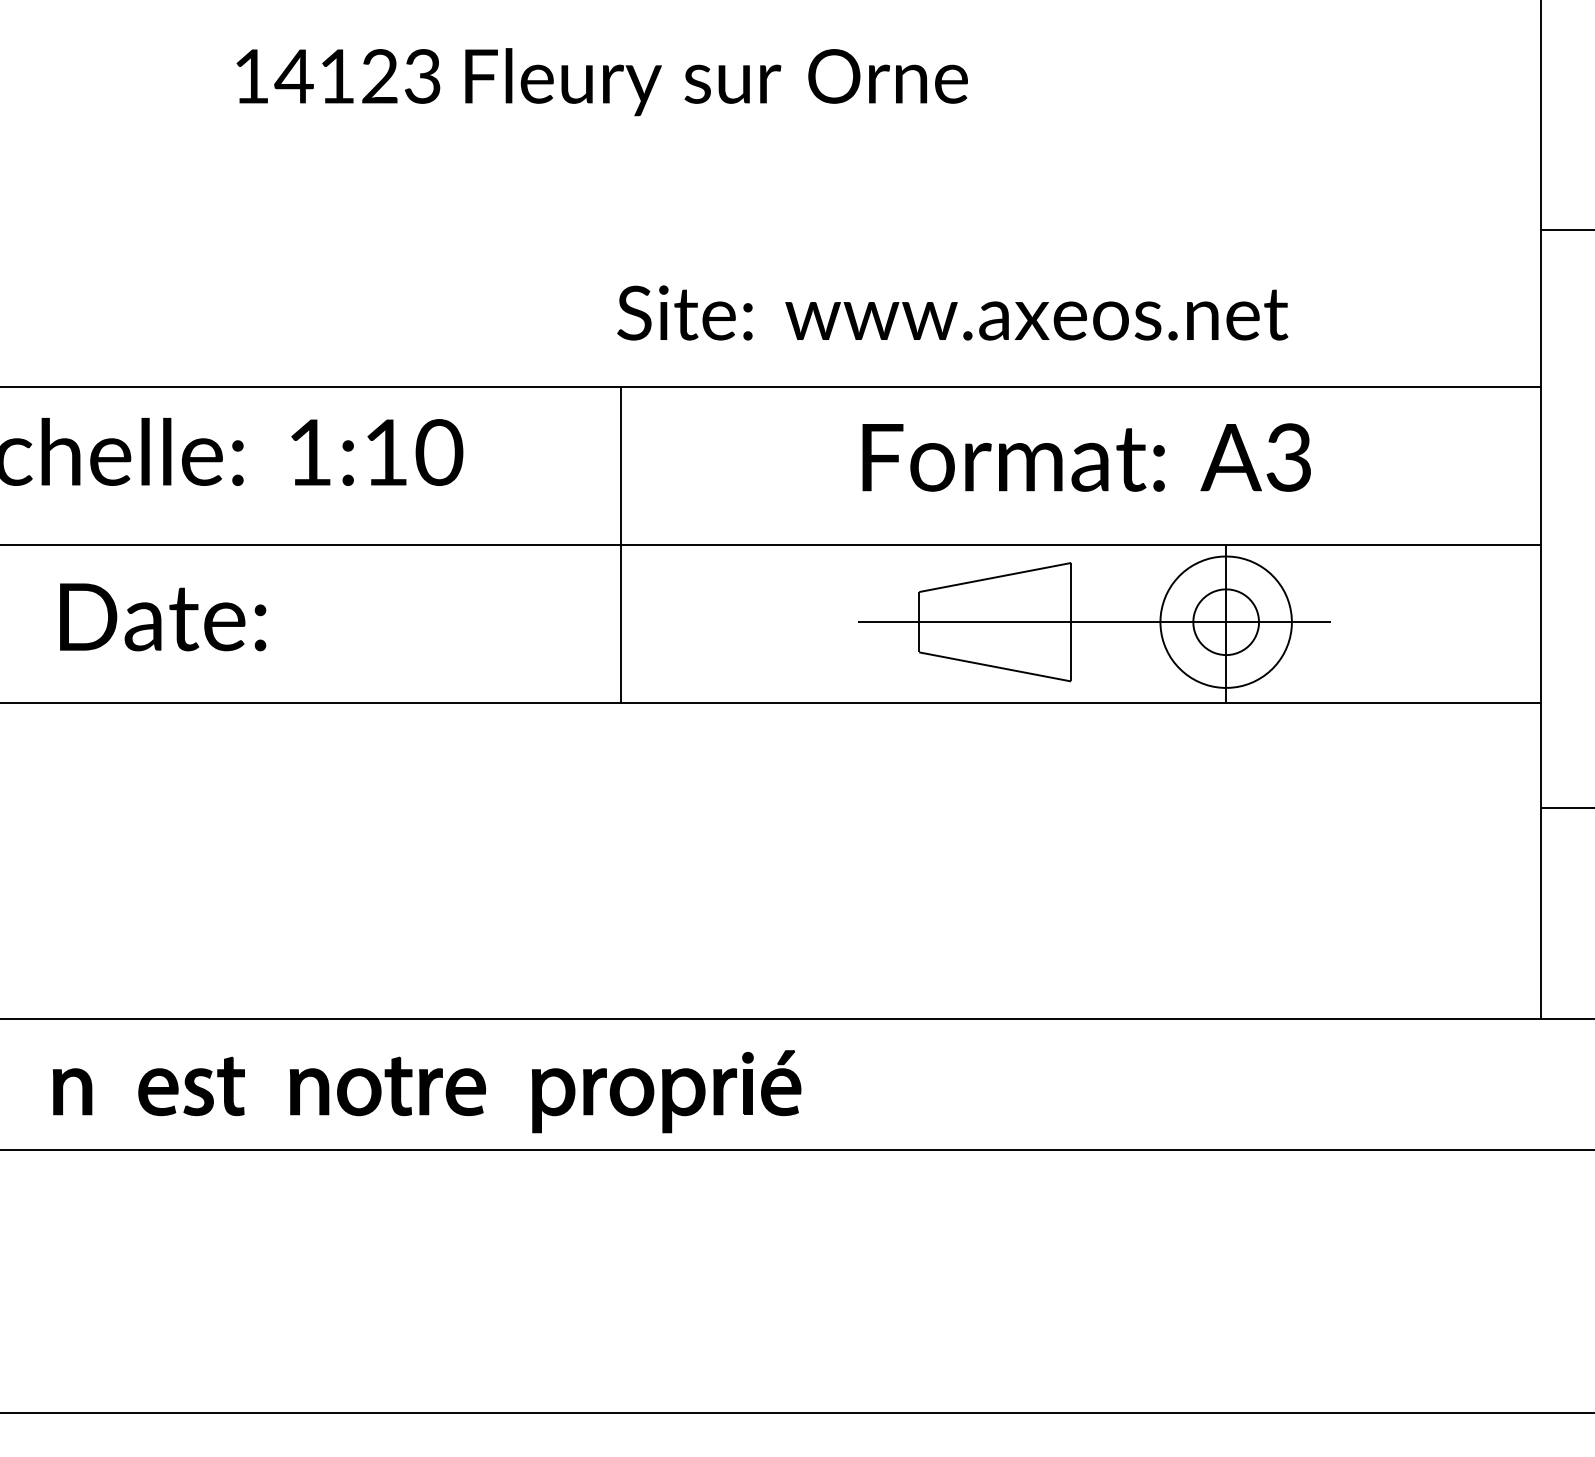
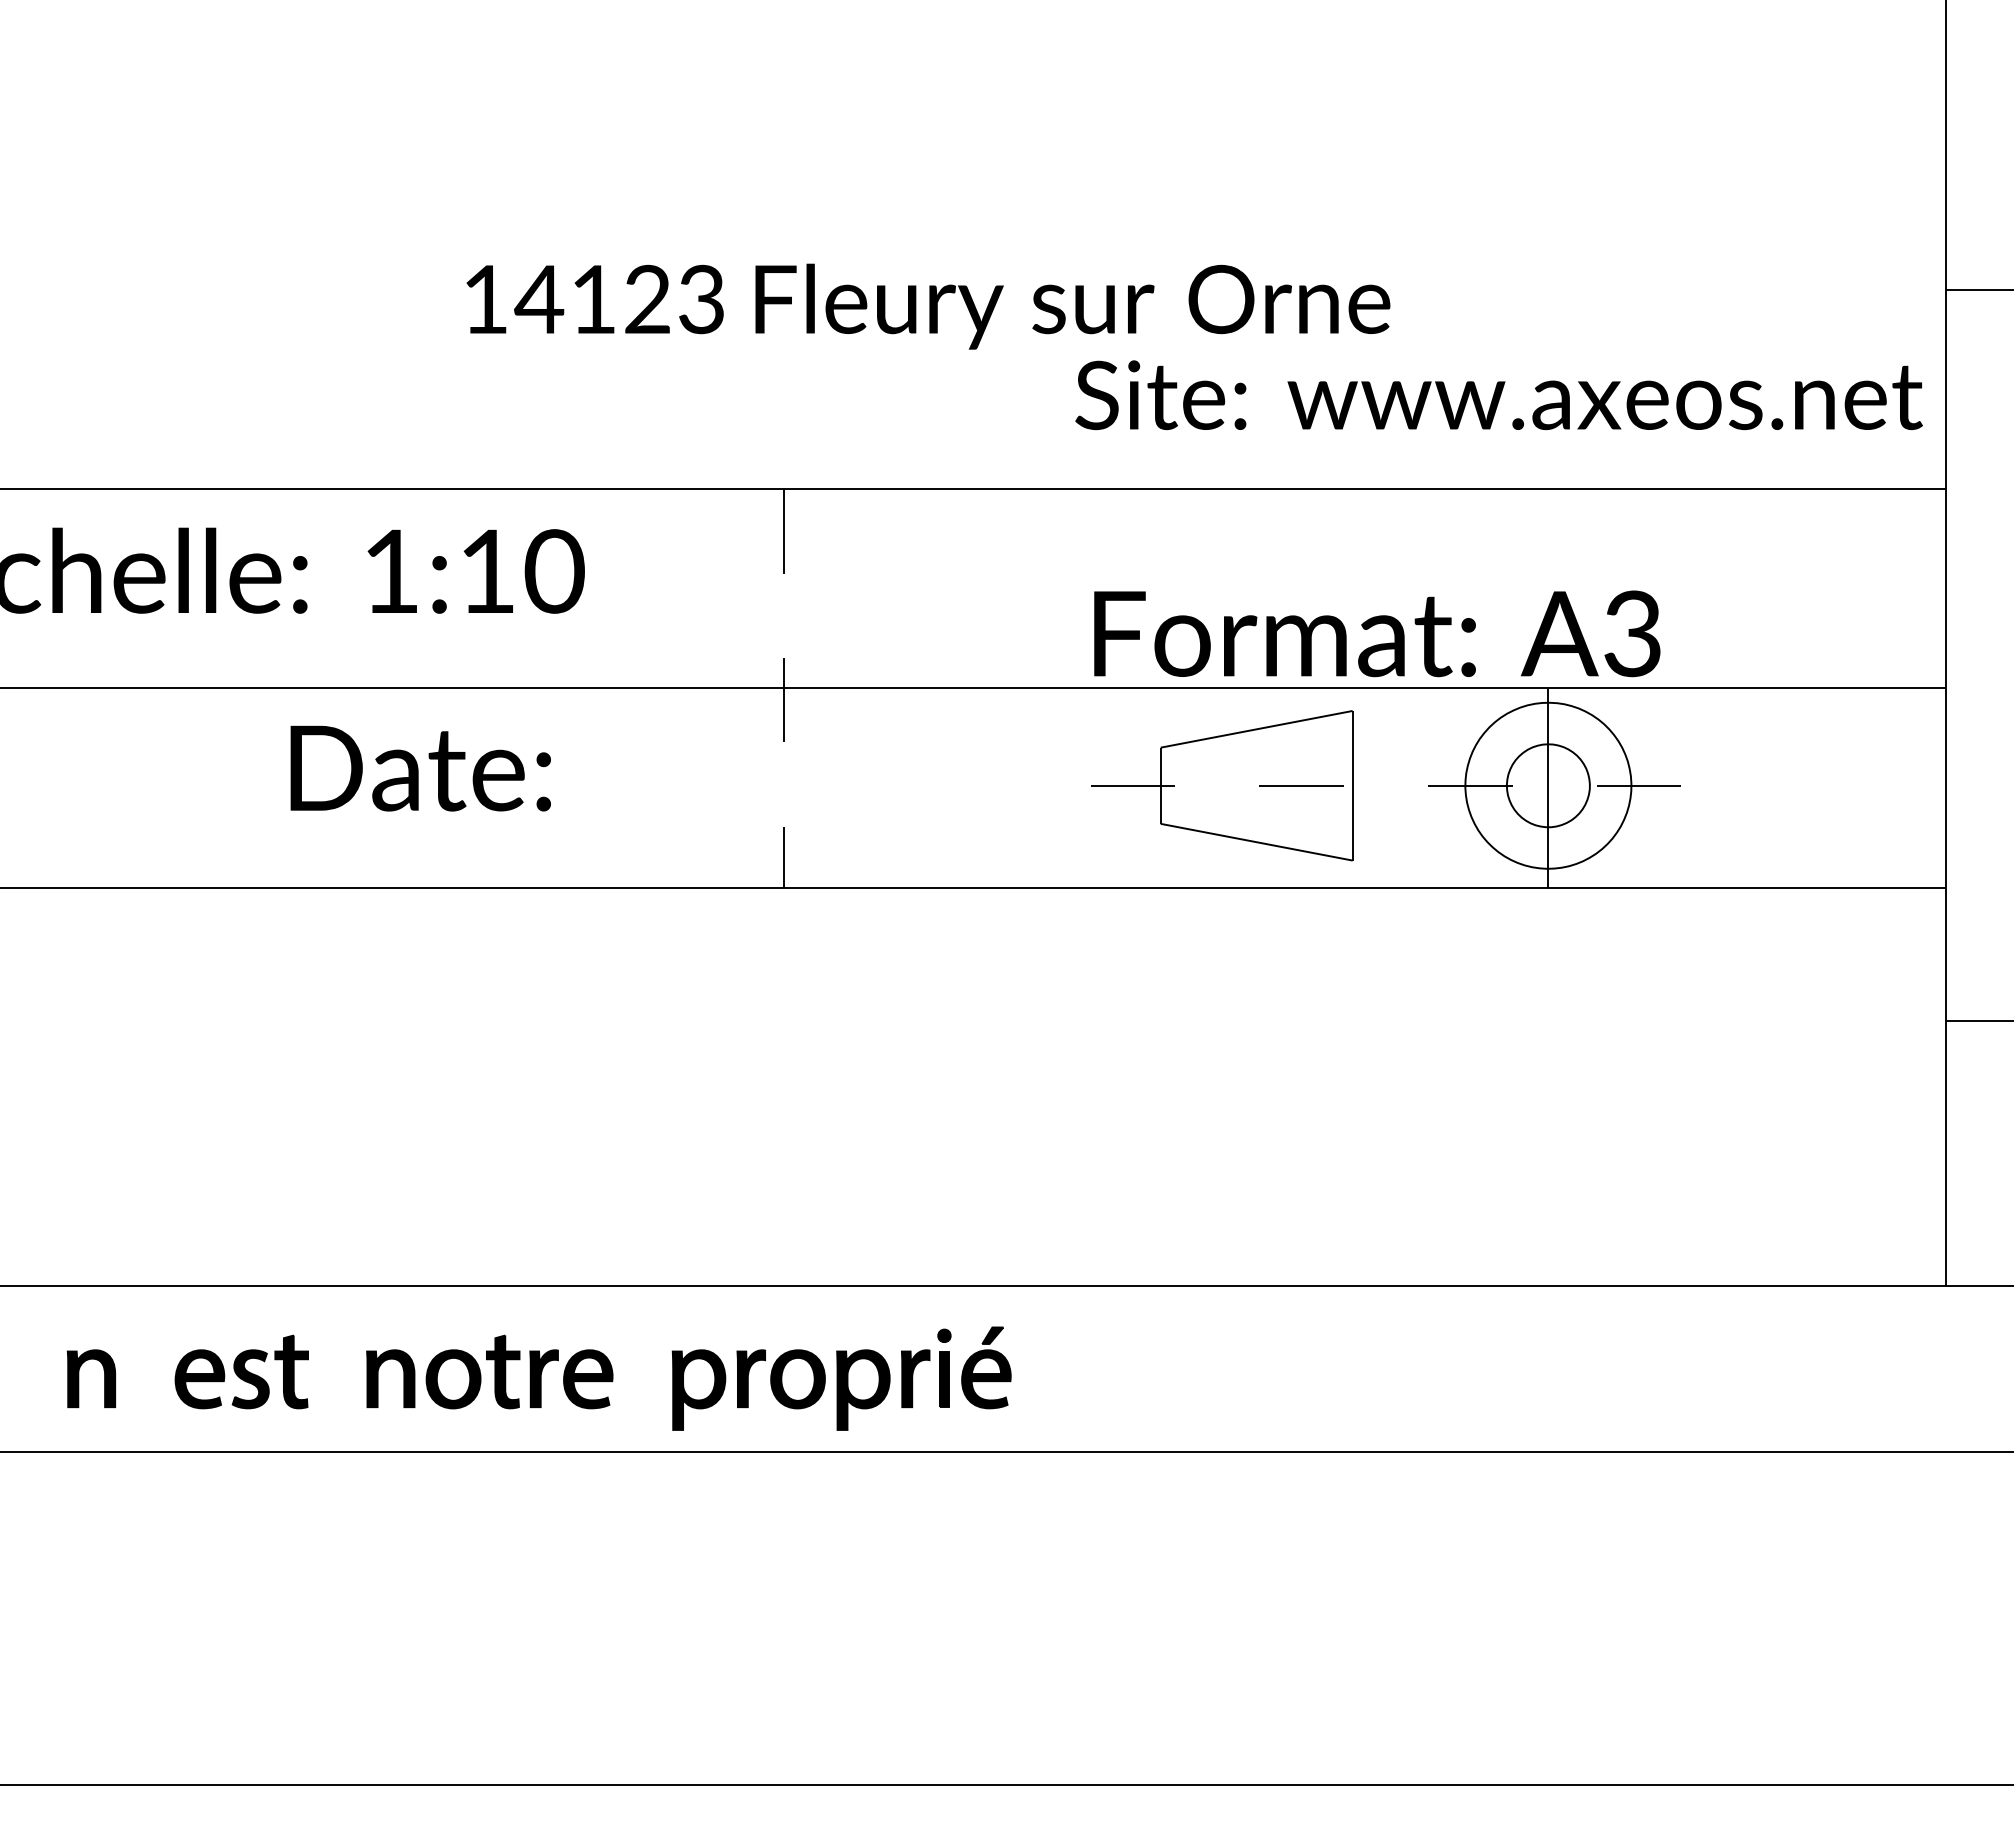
text: (602, 81) -> (928, 306), moved
text: (952, 313) -> (1498, 395), moved
text: (1086, 457) -> (1377, 633), moved
line: (620, 545) -> (783, 688), solid -> dashed
text: (162, 617) -> (420, 768), moved
line: (1094, 622) -> (1382, 785), solid -> dashed

